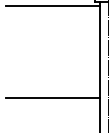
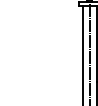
line: (52, 5) -> (44, 8), removed
line: (52, 97) -> (44, 81), removed

